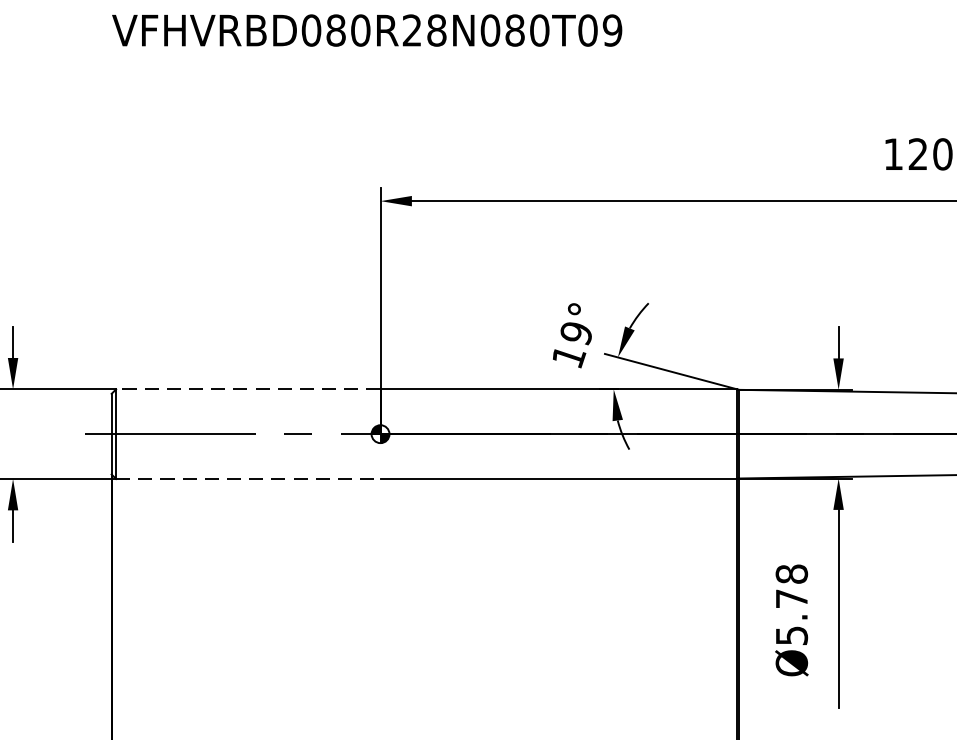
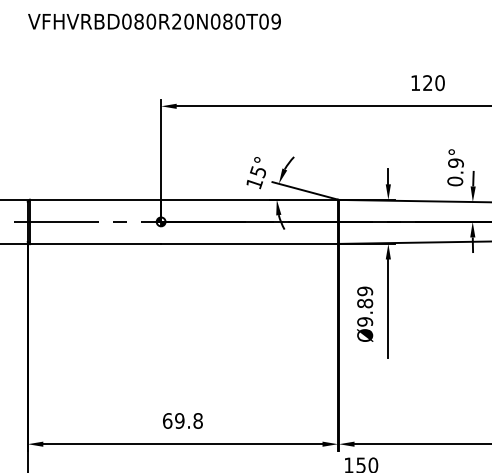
text: (435, 30) -> (188, 21), VFHVRBD080R28N080T09 -> VFHVRBD080R20N080T09
text: (574, 334) -> (257, 172), 19° -> 15°
line: (248, 388) -> (95, 199), dashed -> solid
line: (248, 479) -> (95, 244), dashed -> solid
text: (792, 604) -> (365, 306), Ø5.78 -> Ø9.89

